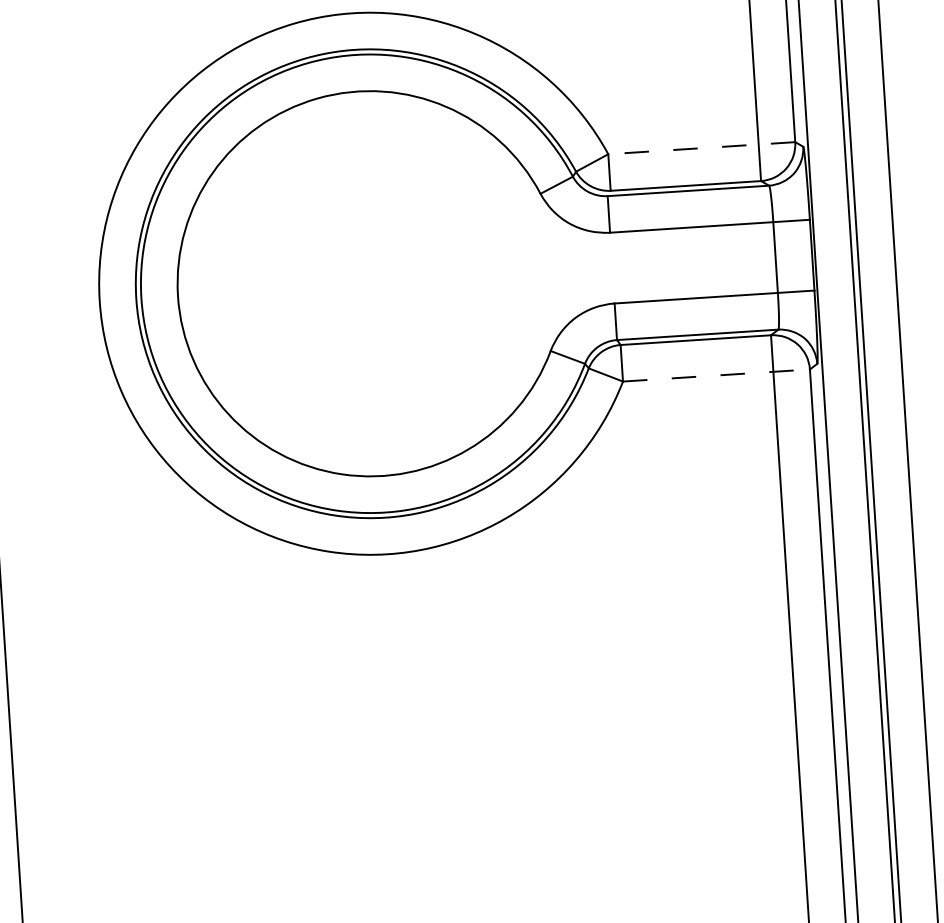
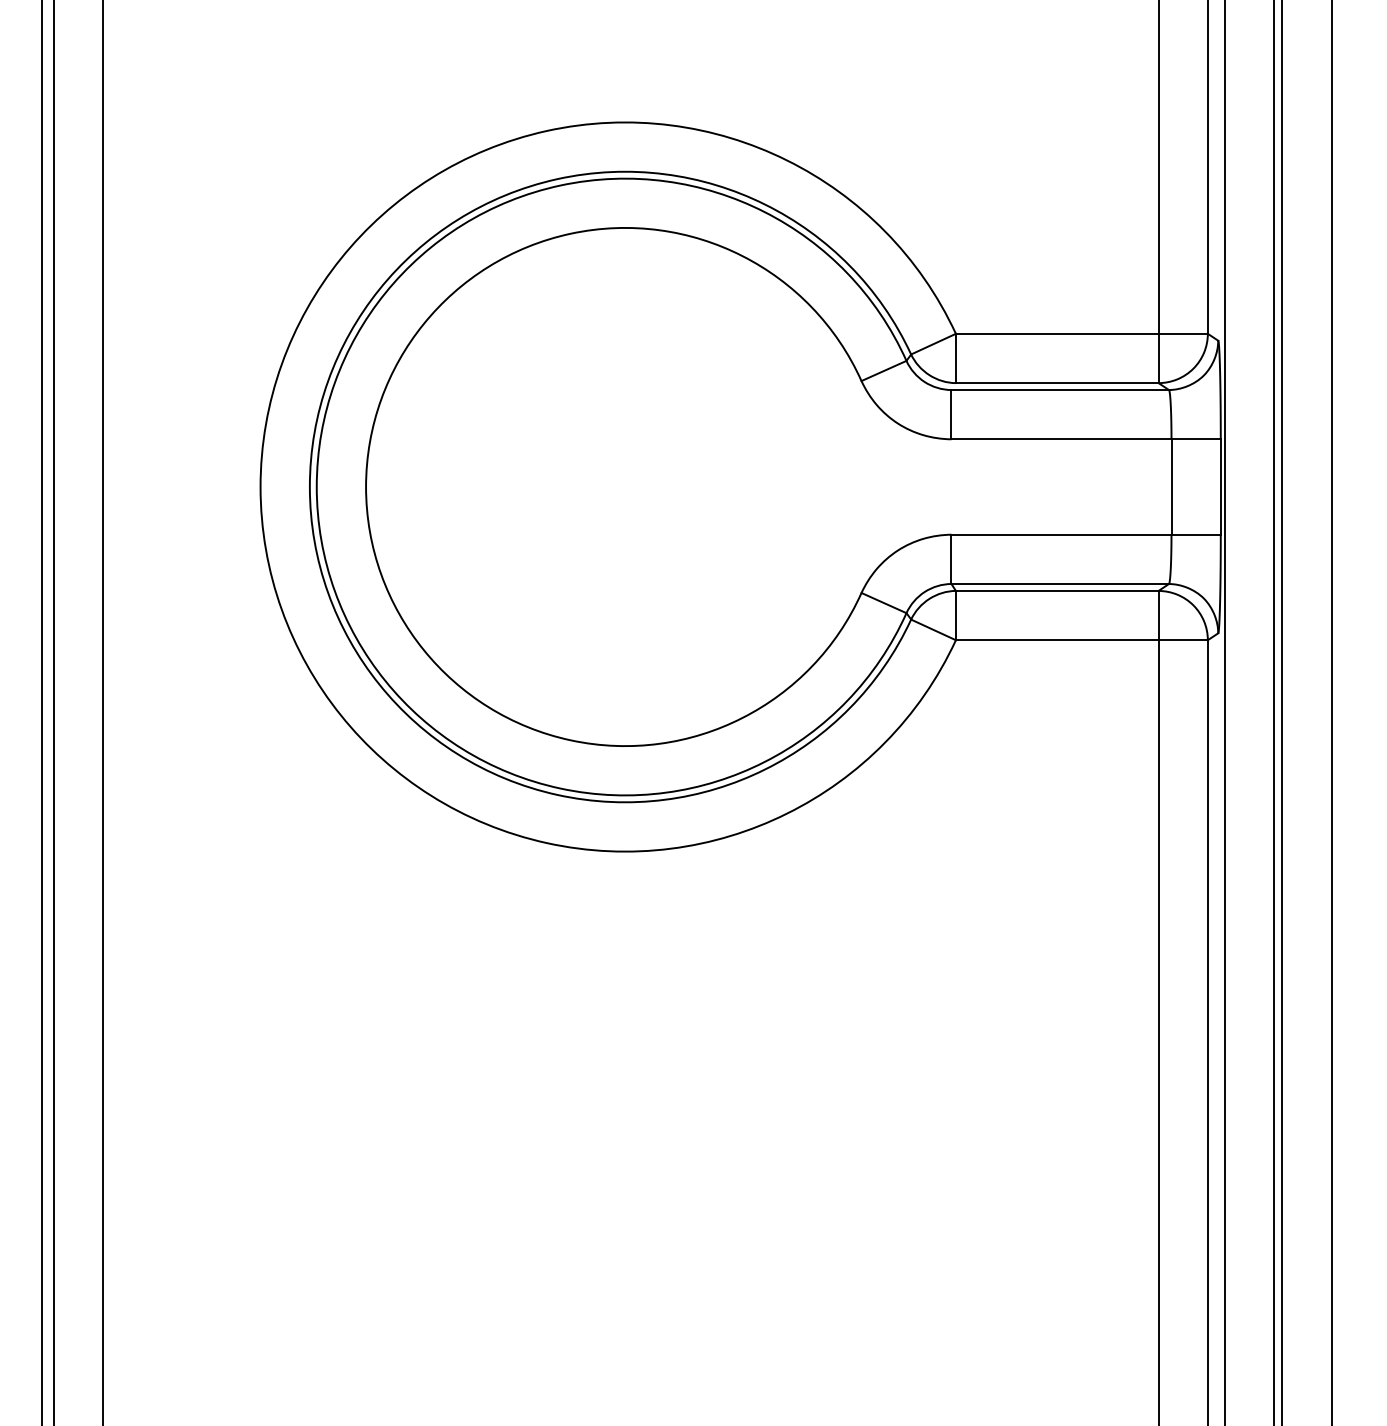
line: (701, 147) -> (1081, 333), dashed -> solid
line: (716, 375) -> (1081, 640), dashed -> solid

